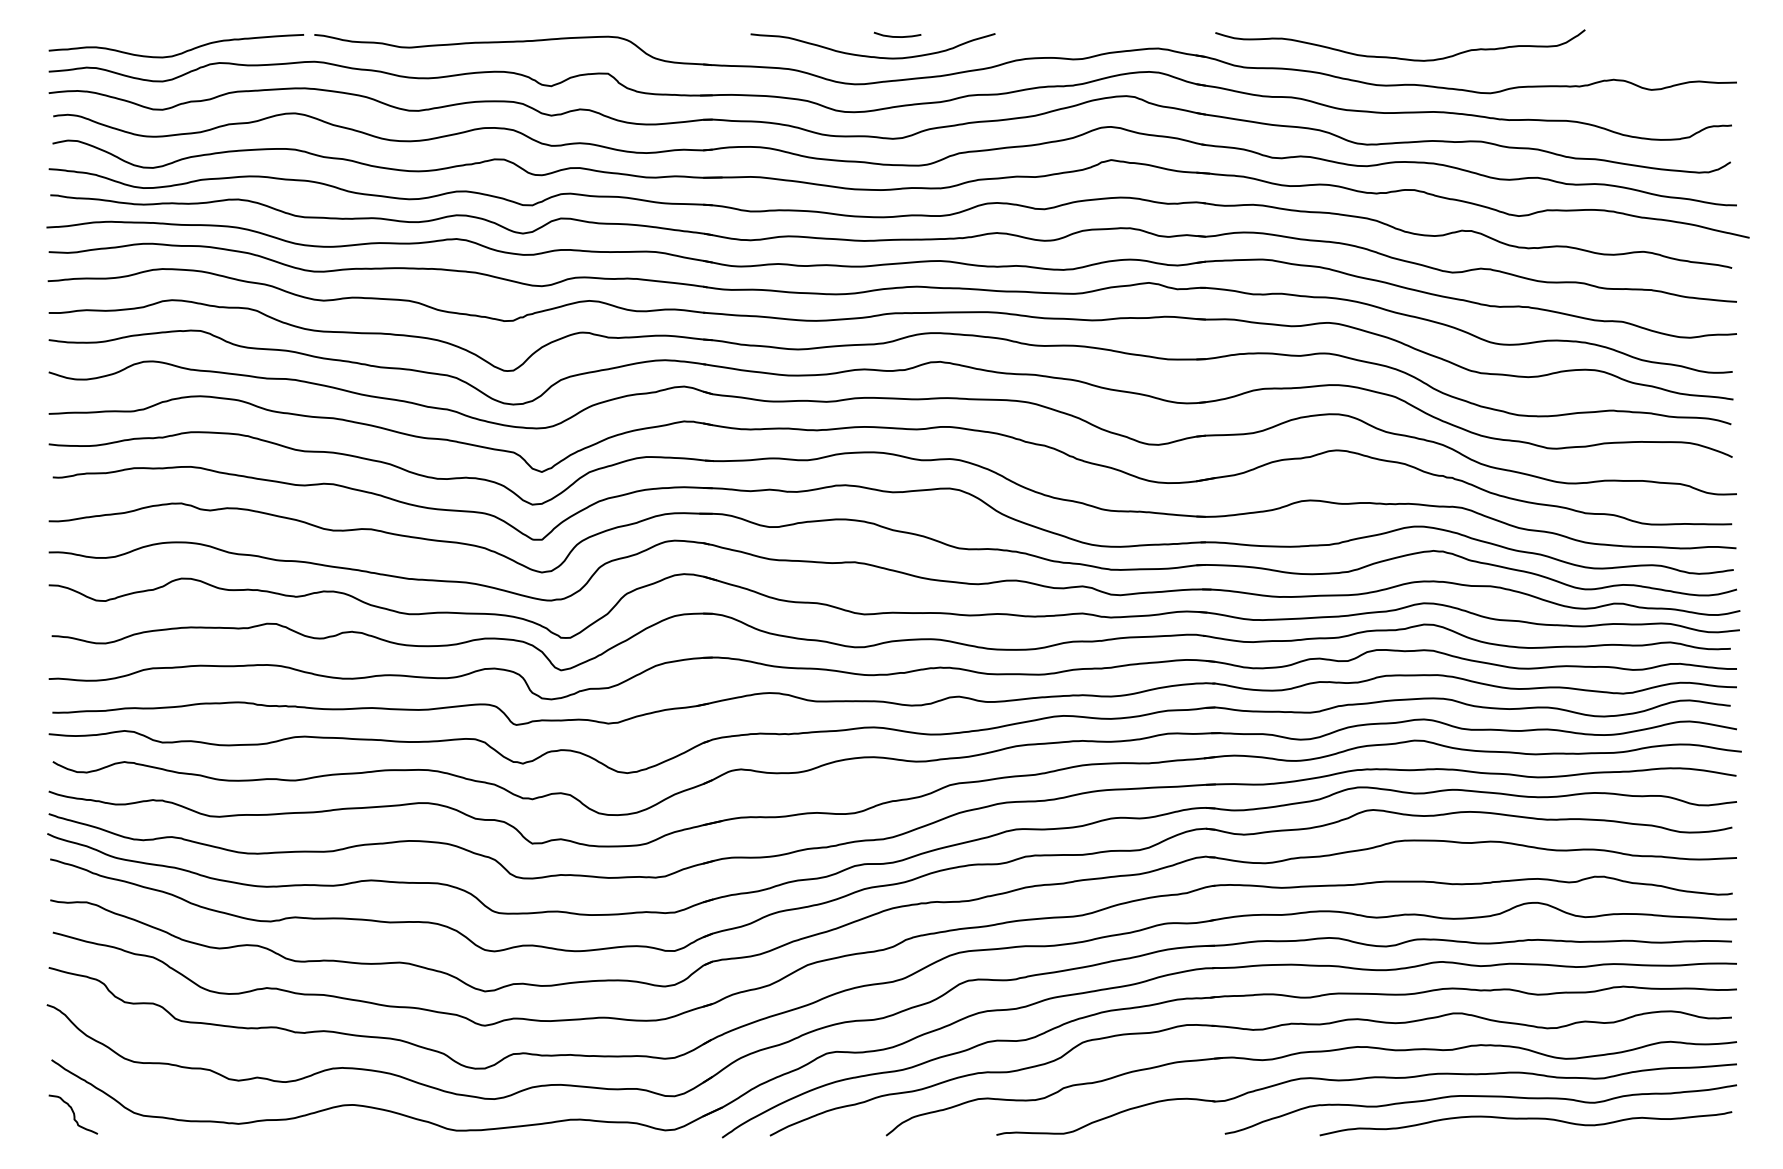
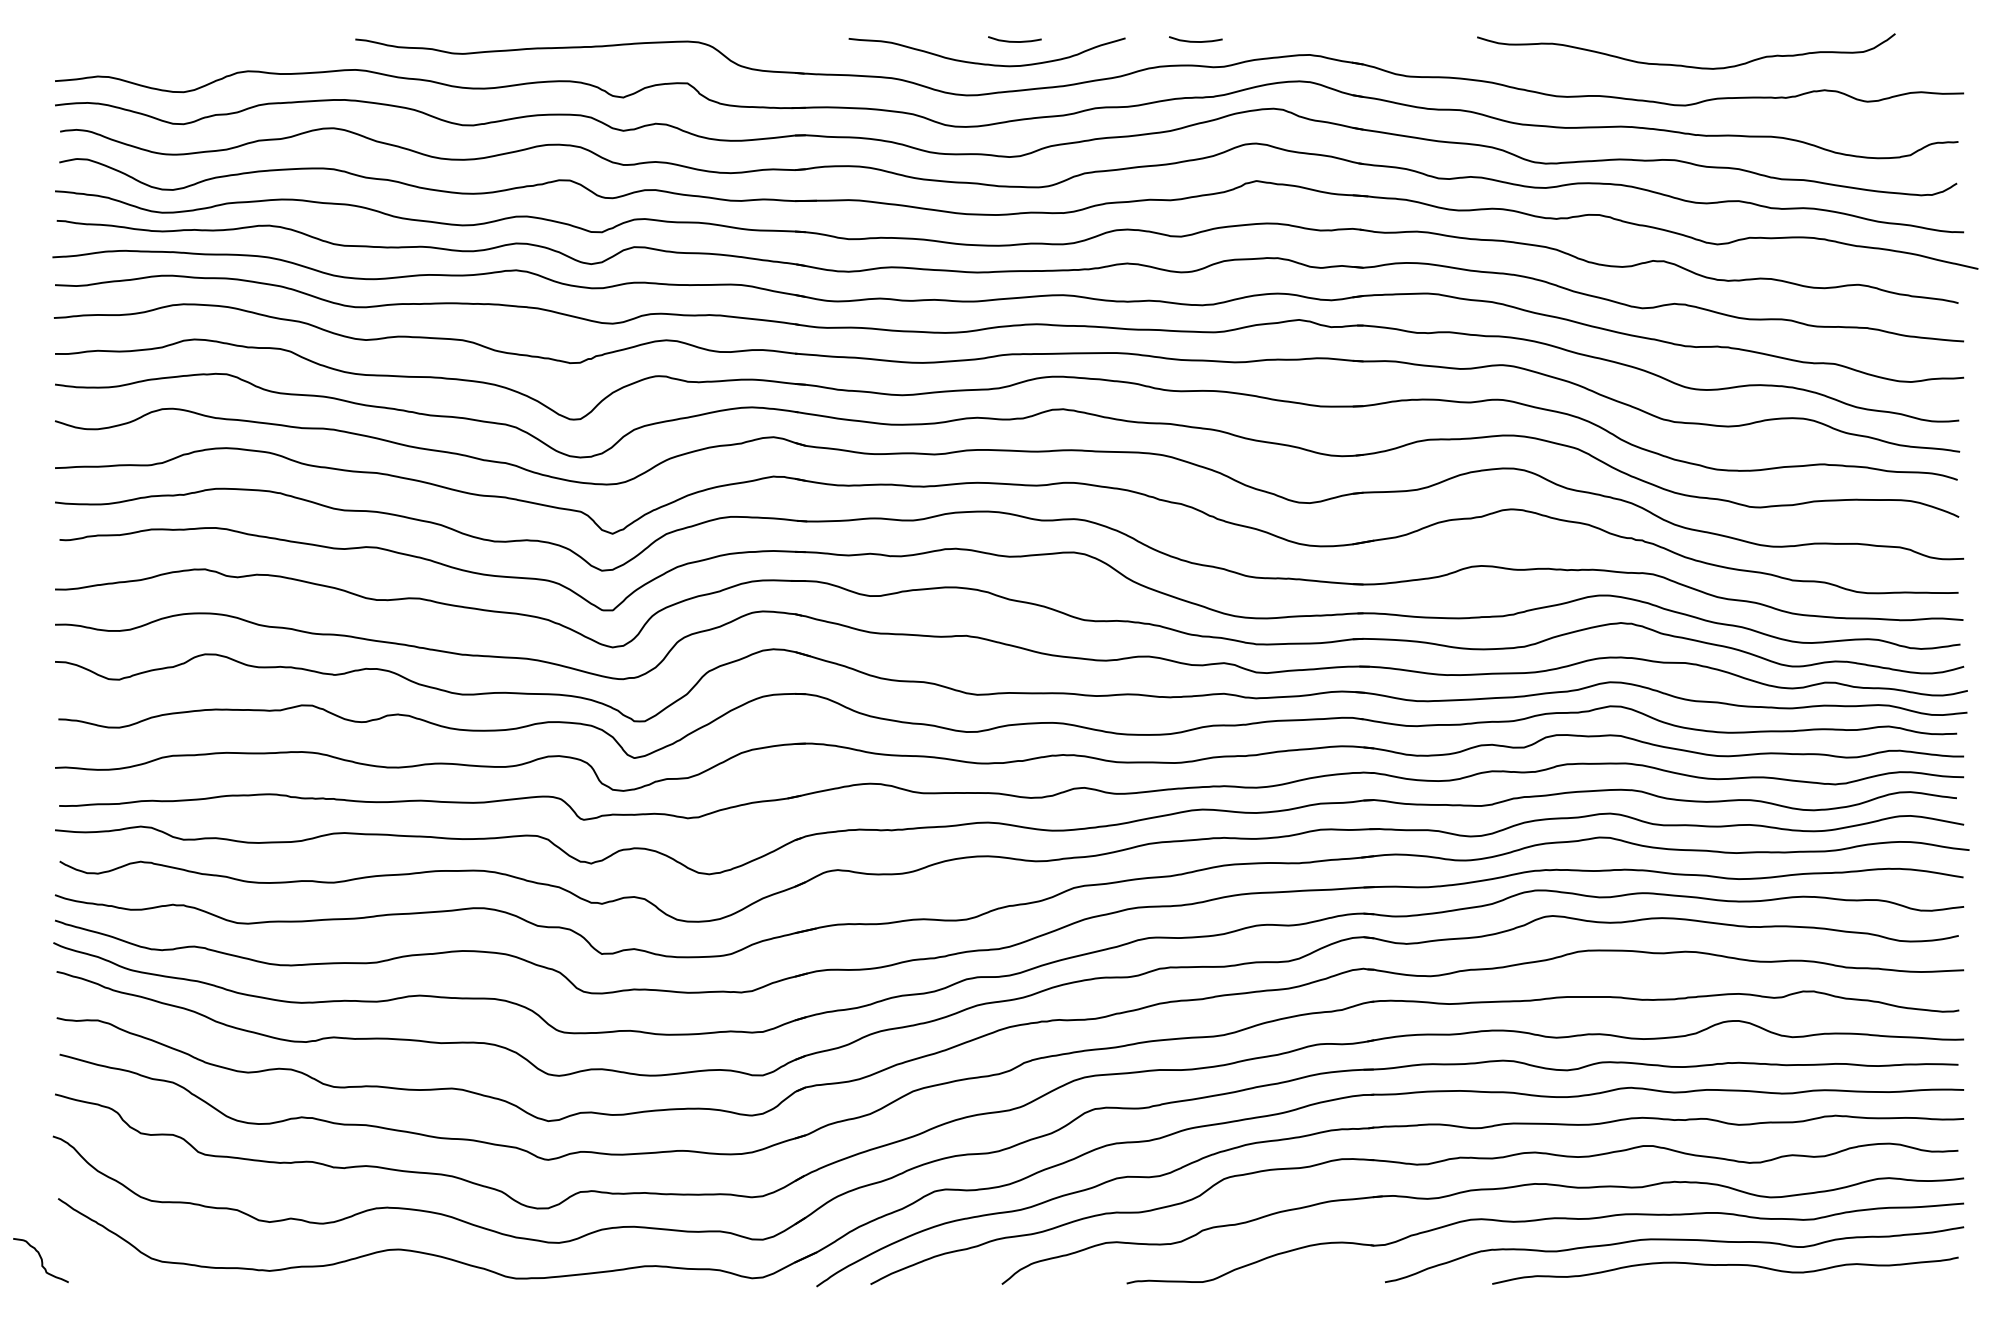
curve: (1057, 36) -> (1195, 41), added
curve: (177, 53) -> (200, 60), removed
curve: (1399, 57) -> (1685, 65), moved
curve: (73, 1114) -> (41, 1260), moved

